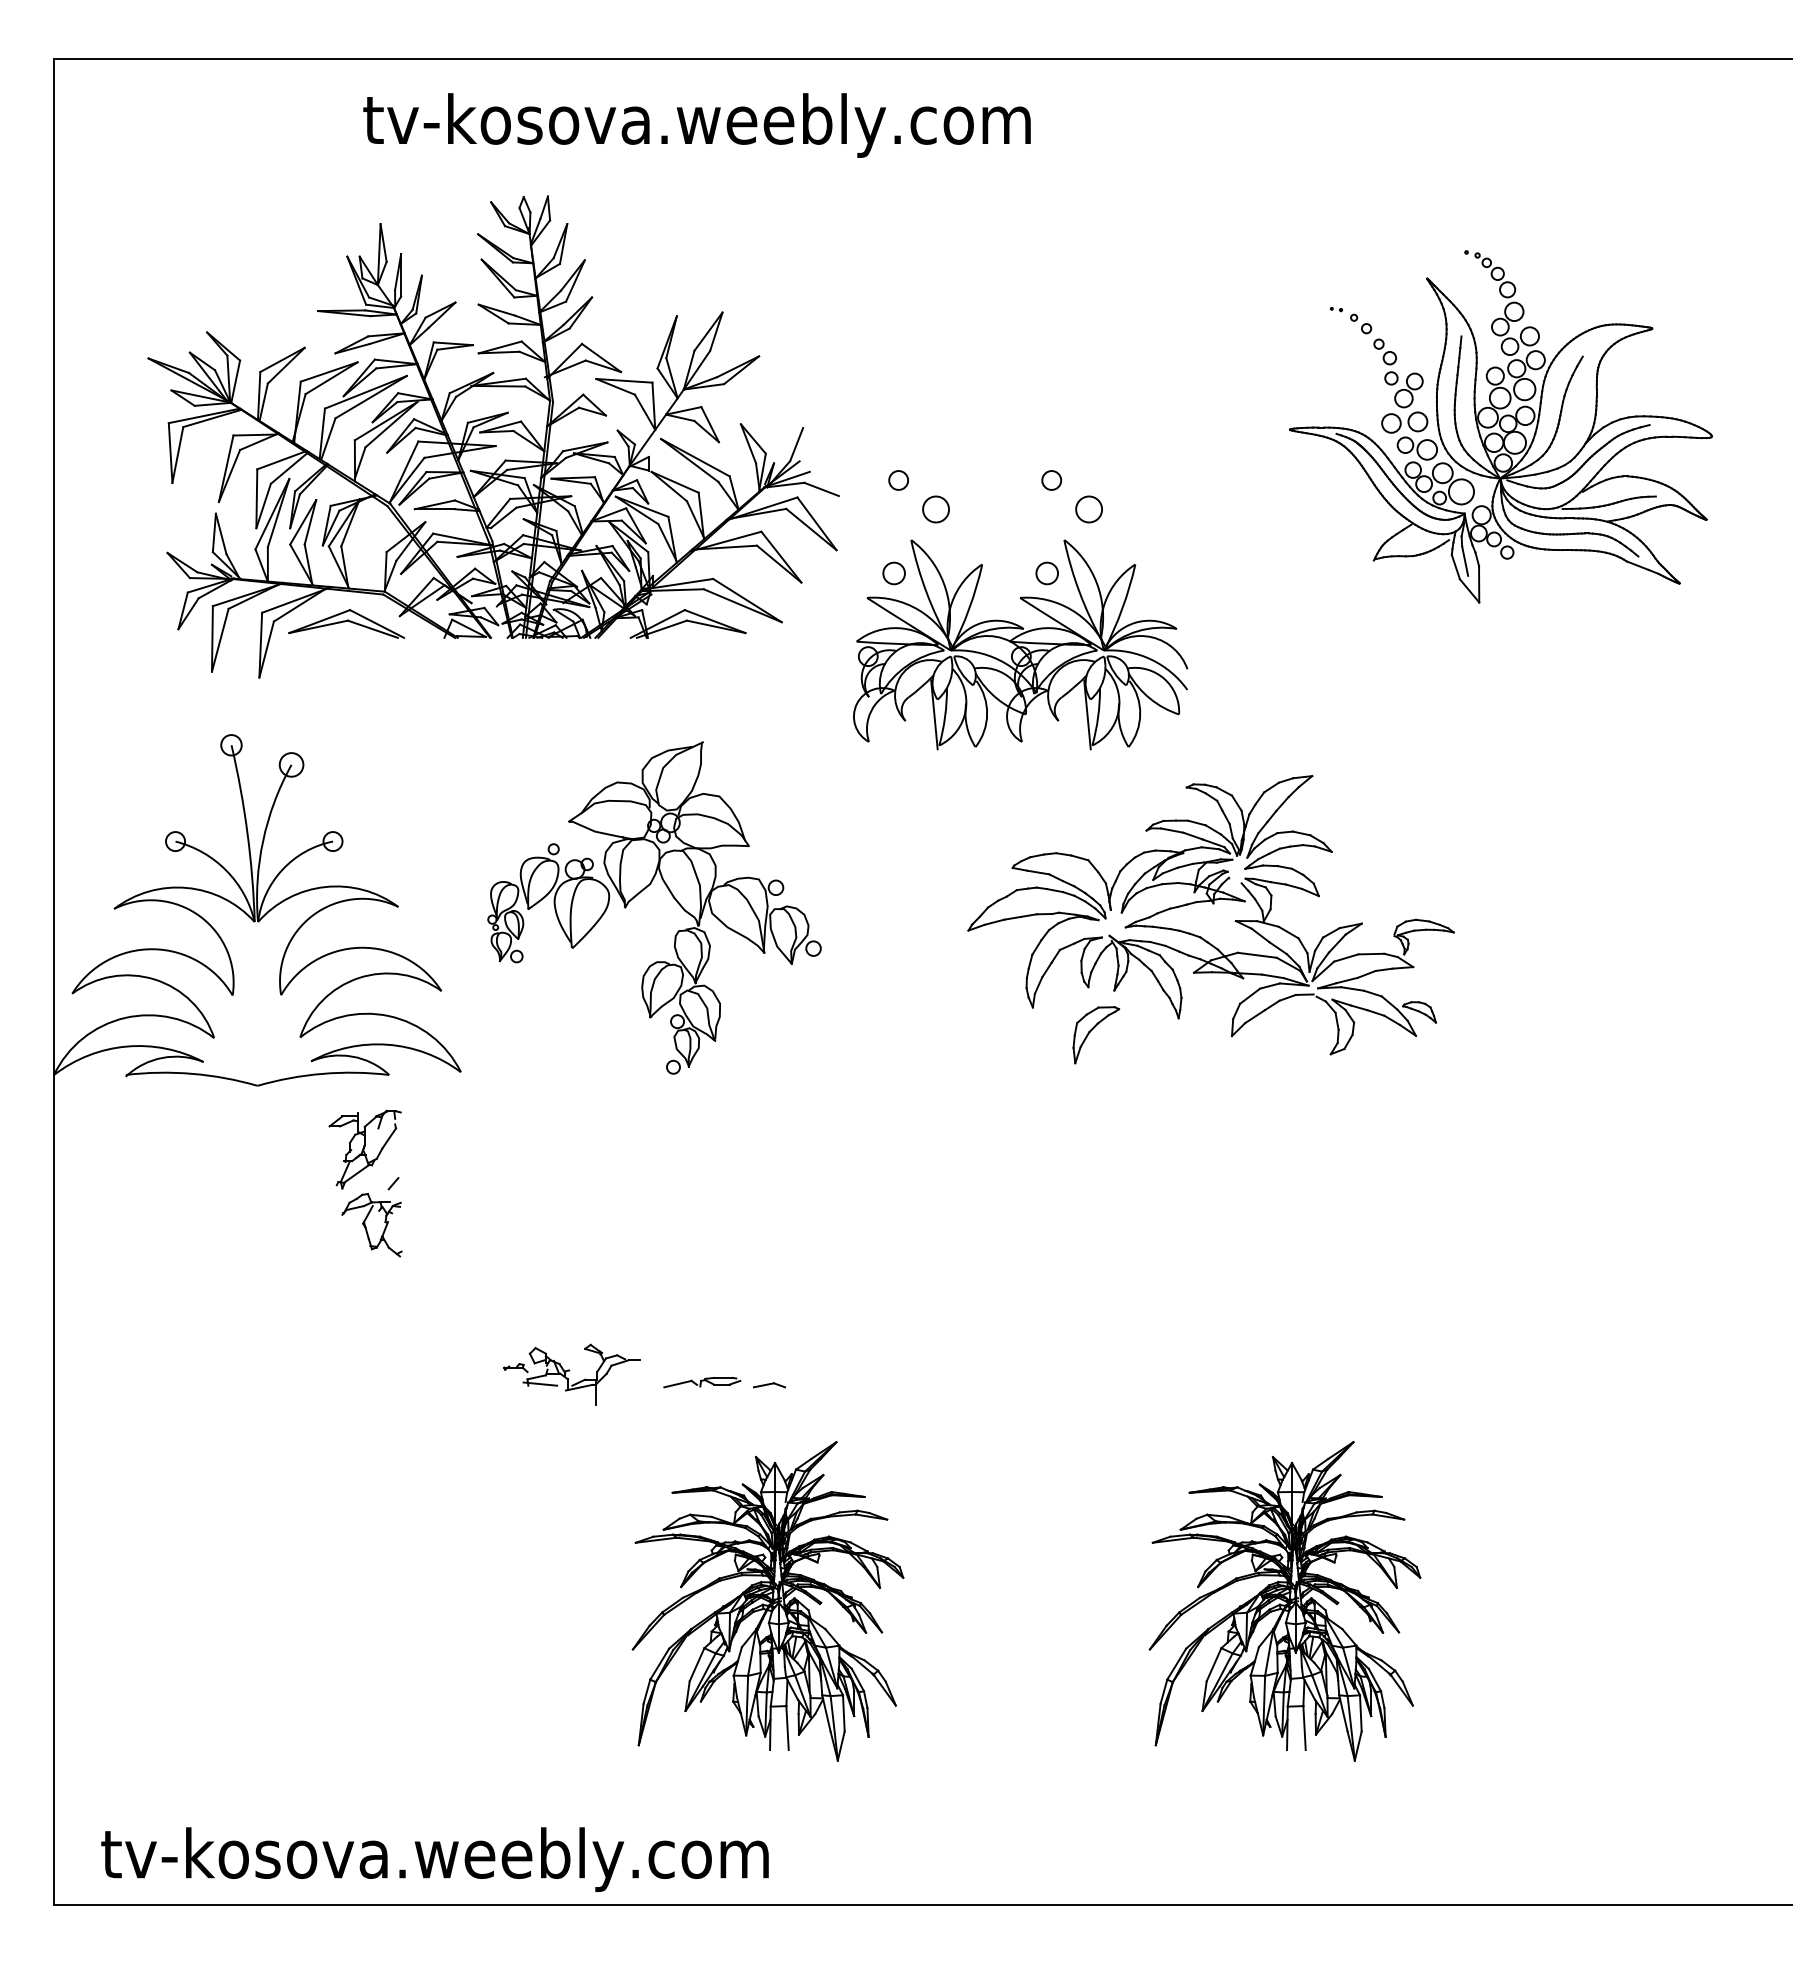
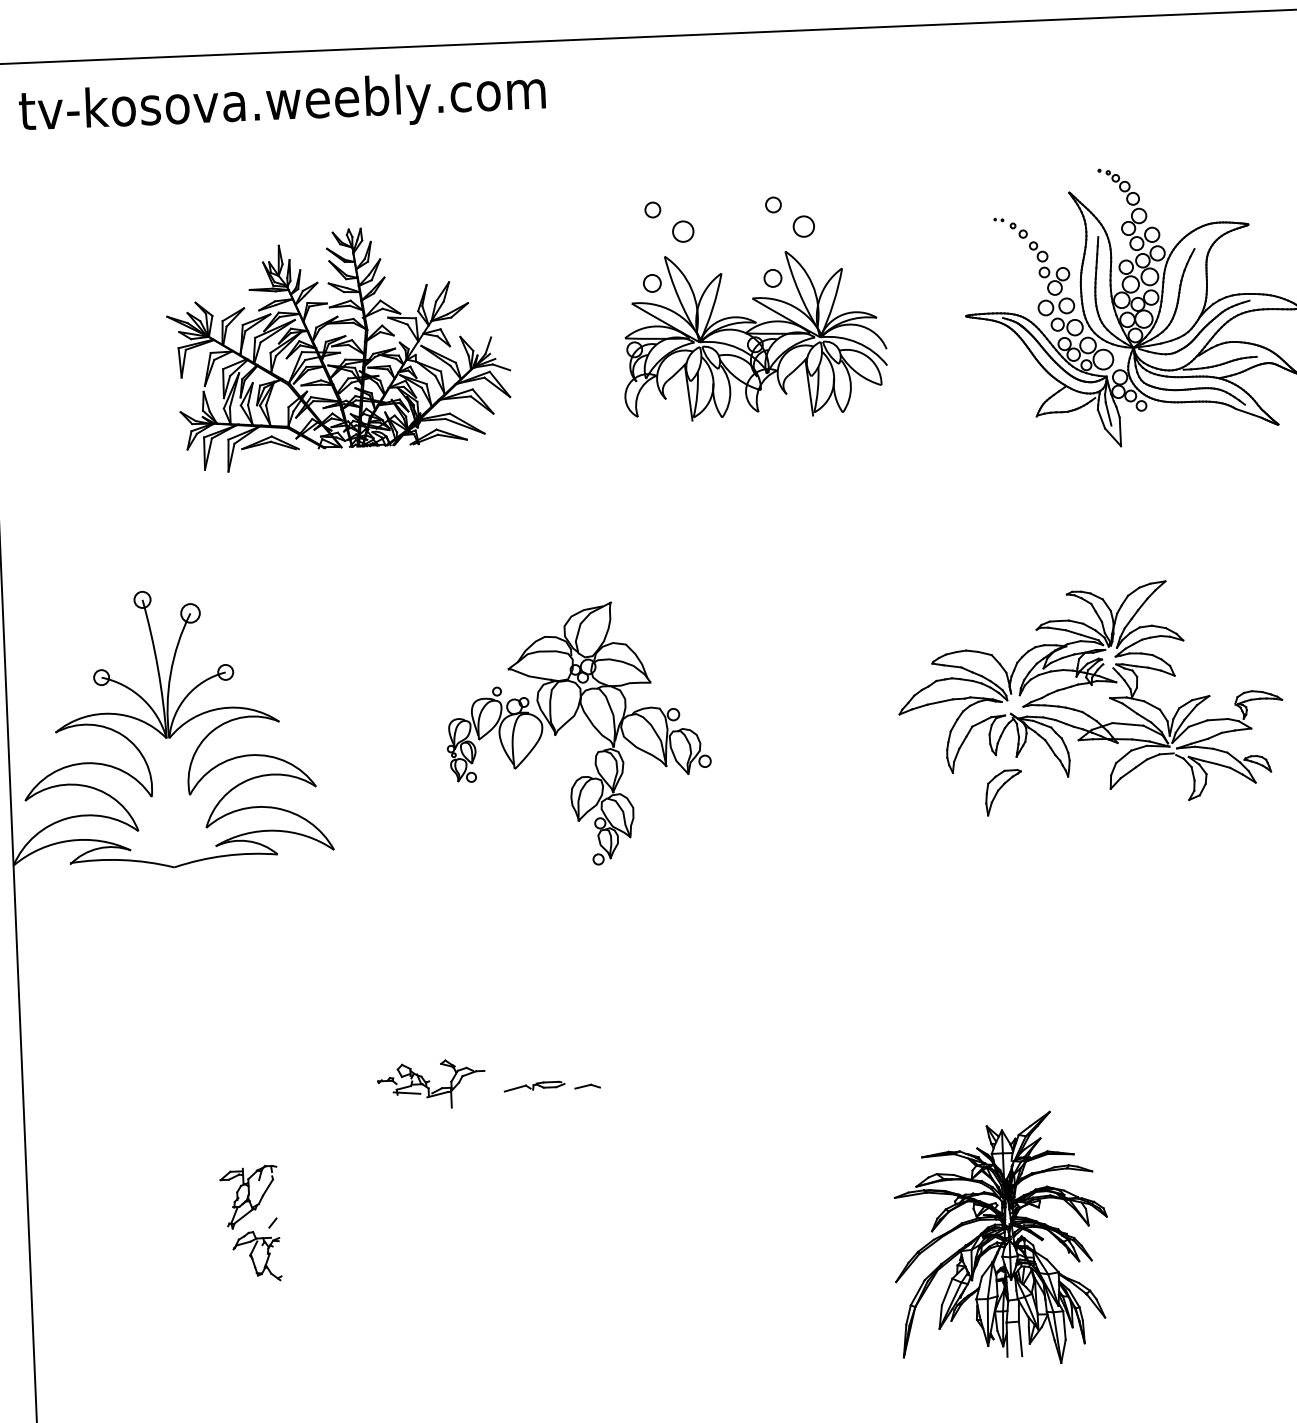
text: (696, 125) -> (282, 104), moved
part: (493, 436) -> (338, 347), size x0.62
part: (1026, 603) -> (757, 302), moved
part: (640, 893) -> (566, 723), moved
part: (1210, 919) -> (1089, 697), moved
part: (365, 1193) -> (251, 1231), moved
part: (767, 1601) -> (593, 1256), removed

